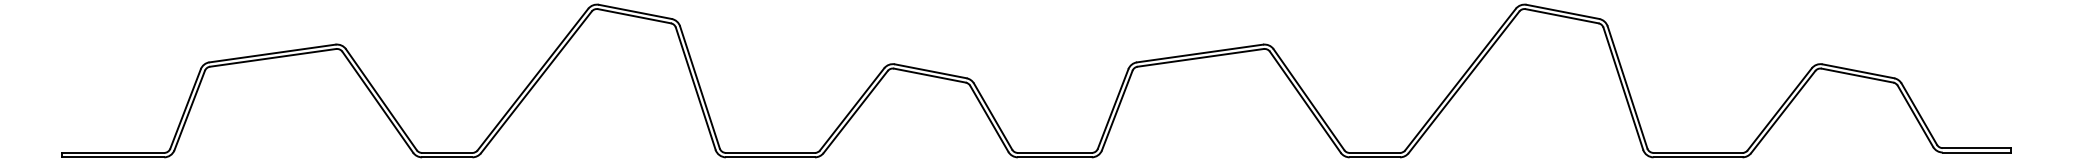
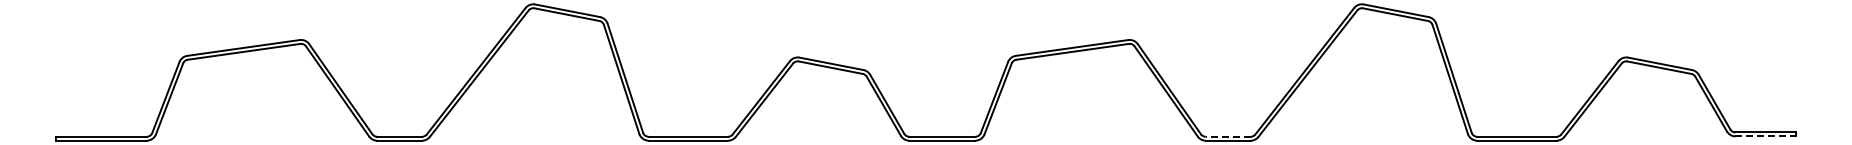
line: (1374, 152) -> (1227, 136), solid -> dashed
line: (1977, 152) -> (1766, 136), solid -> dashed

